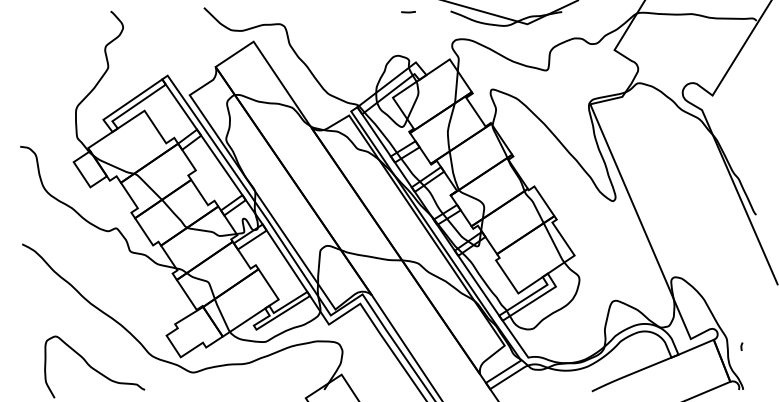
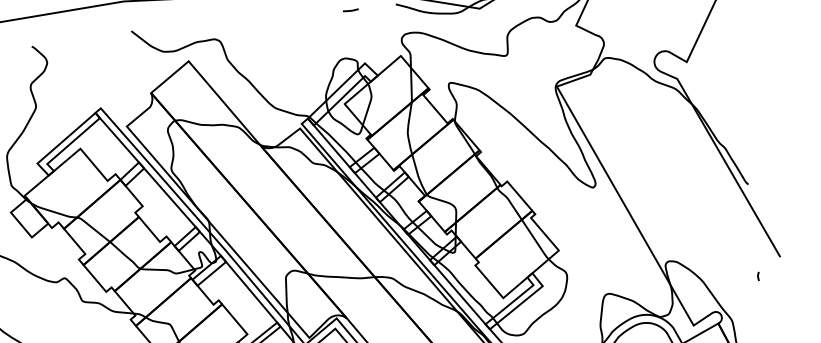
line: (741, 346) -> (758, 276), moved

